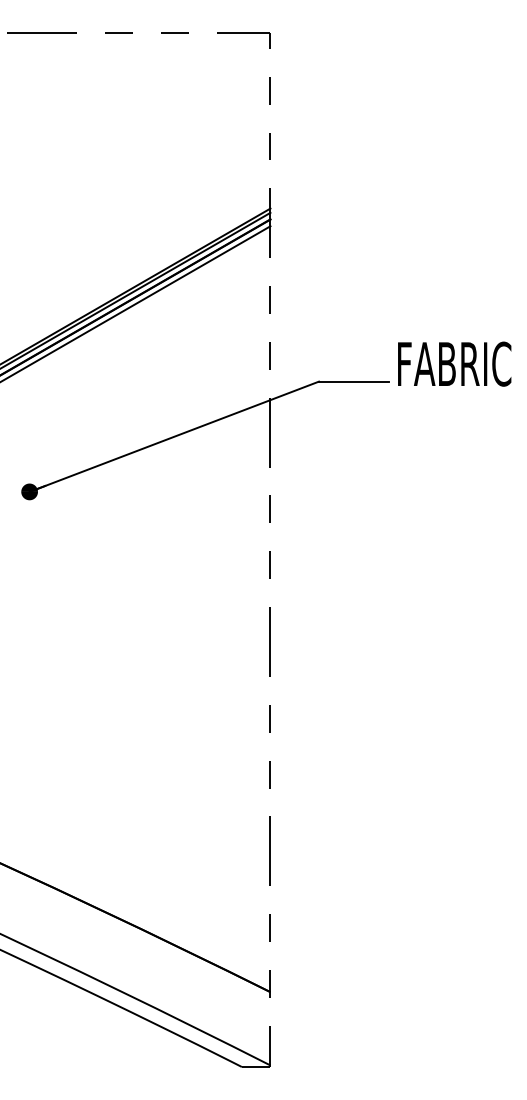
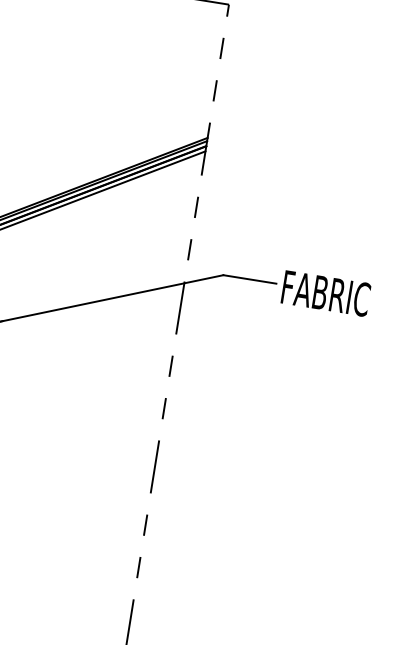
text: (454, 363) -> (326, 293), moved

